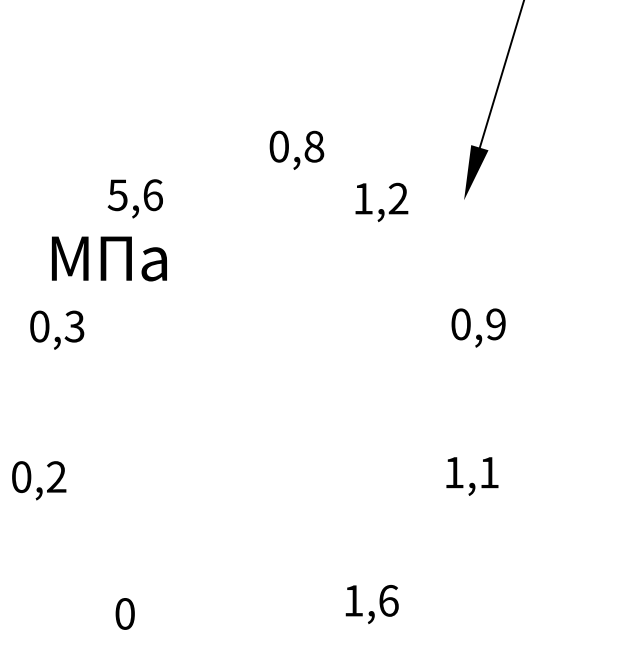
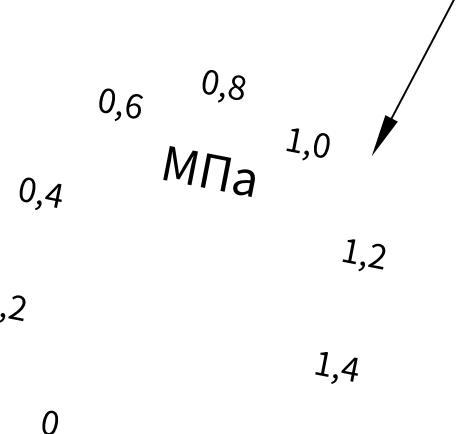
text: (296, 149) -> (223, 87), moved
text: (117, 195) -> (106, 101), 5,6 -> 0,6
text: (398, 198) -> (321, 145), 1,2 -> 1,0
text: (109, 258) -> (210, 171), moved
text: (478, 324) -> (364, 253), 0,9 -> 1,2
text: (74, 326) -> (54, 195), 0,3 -> 0,4
text: (488, 472) -> (349, 368), 1,1 -> 1,4

